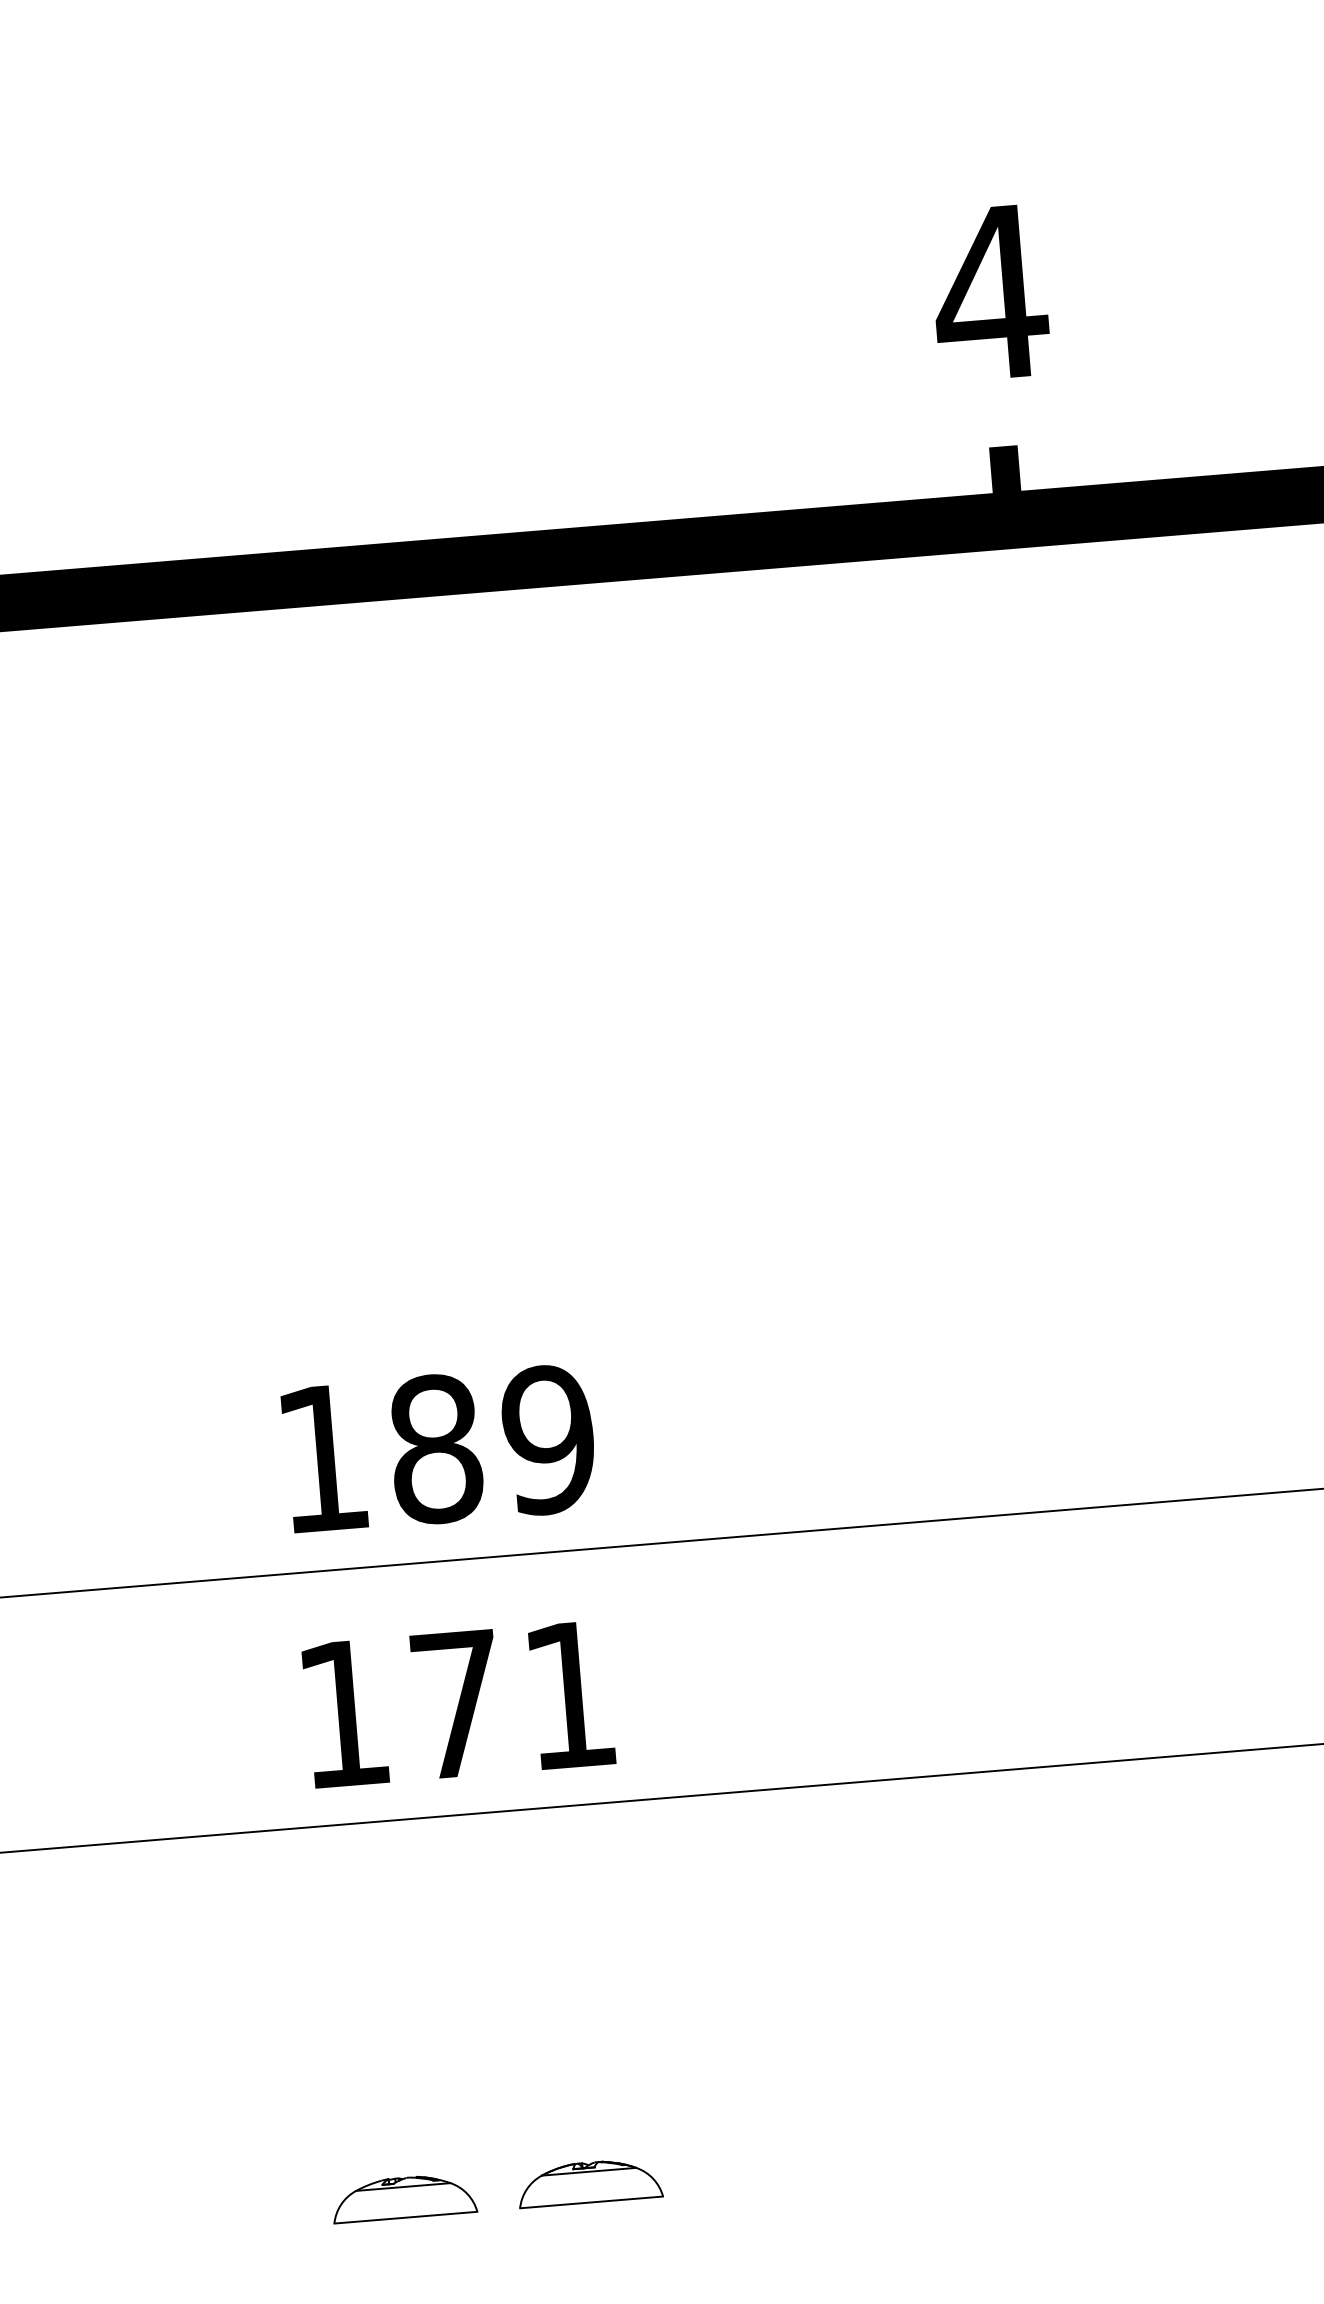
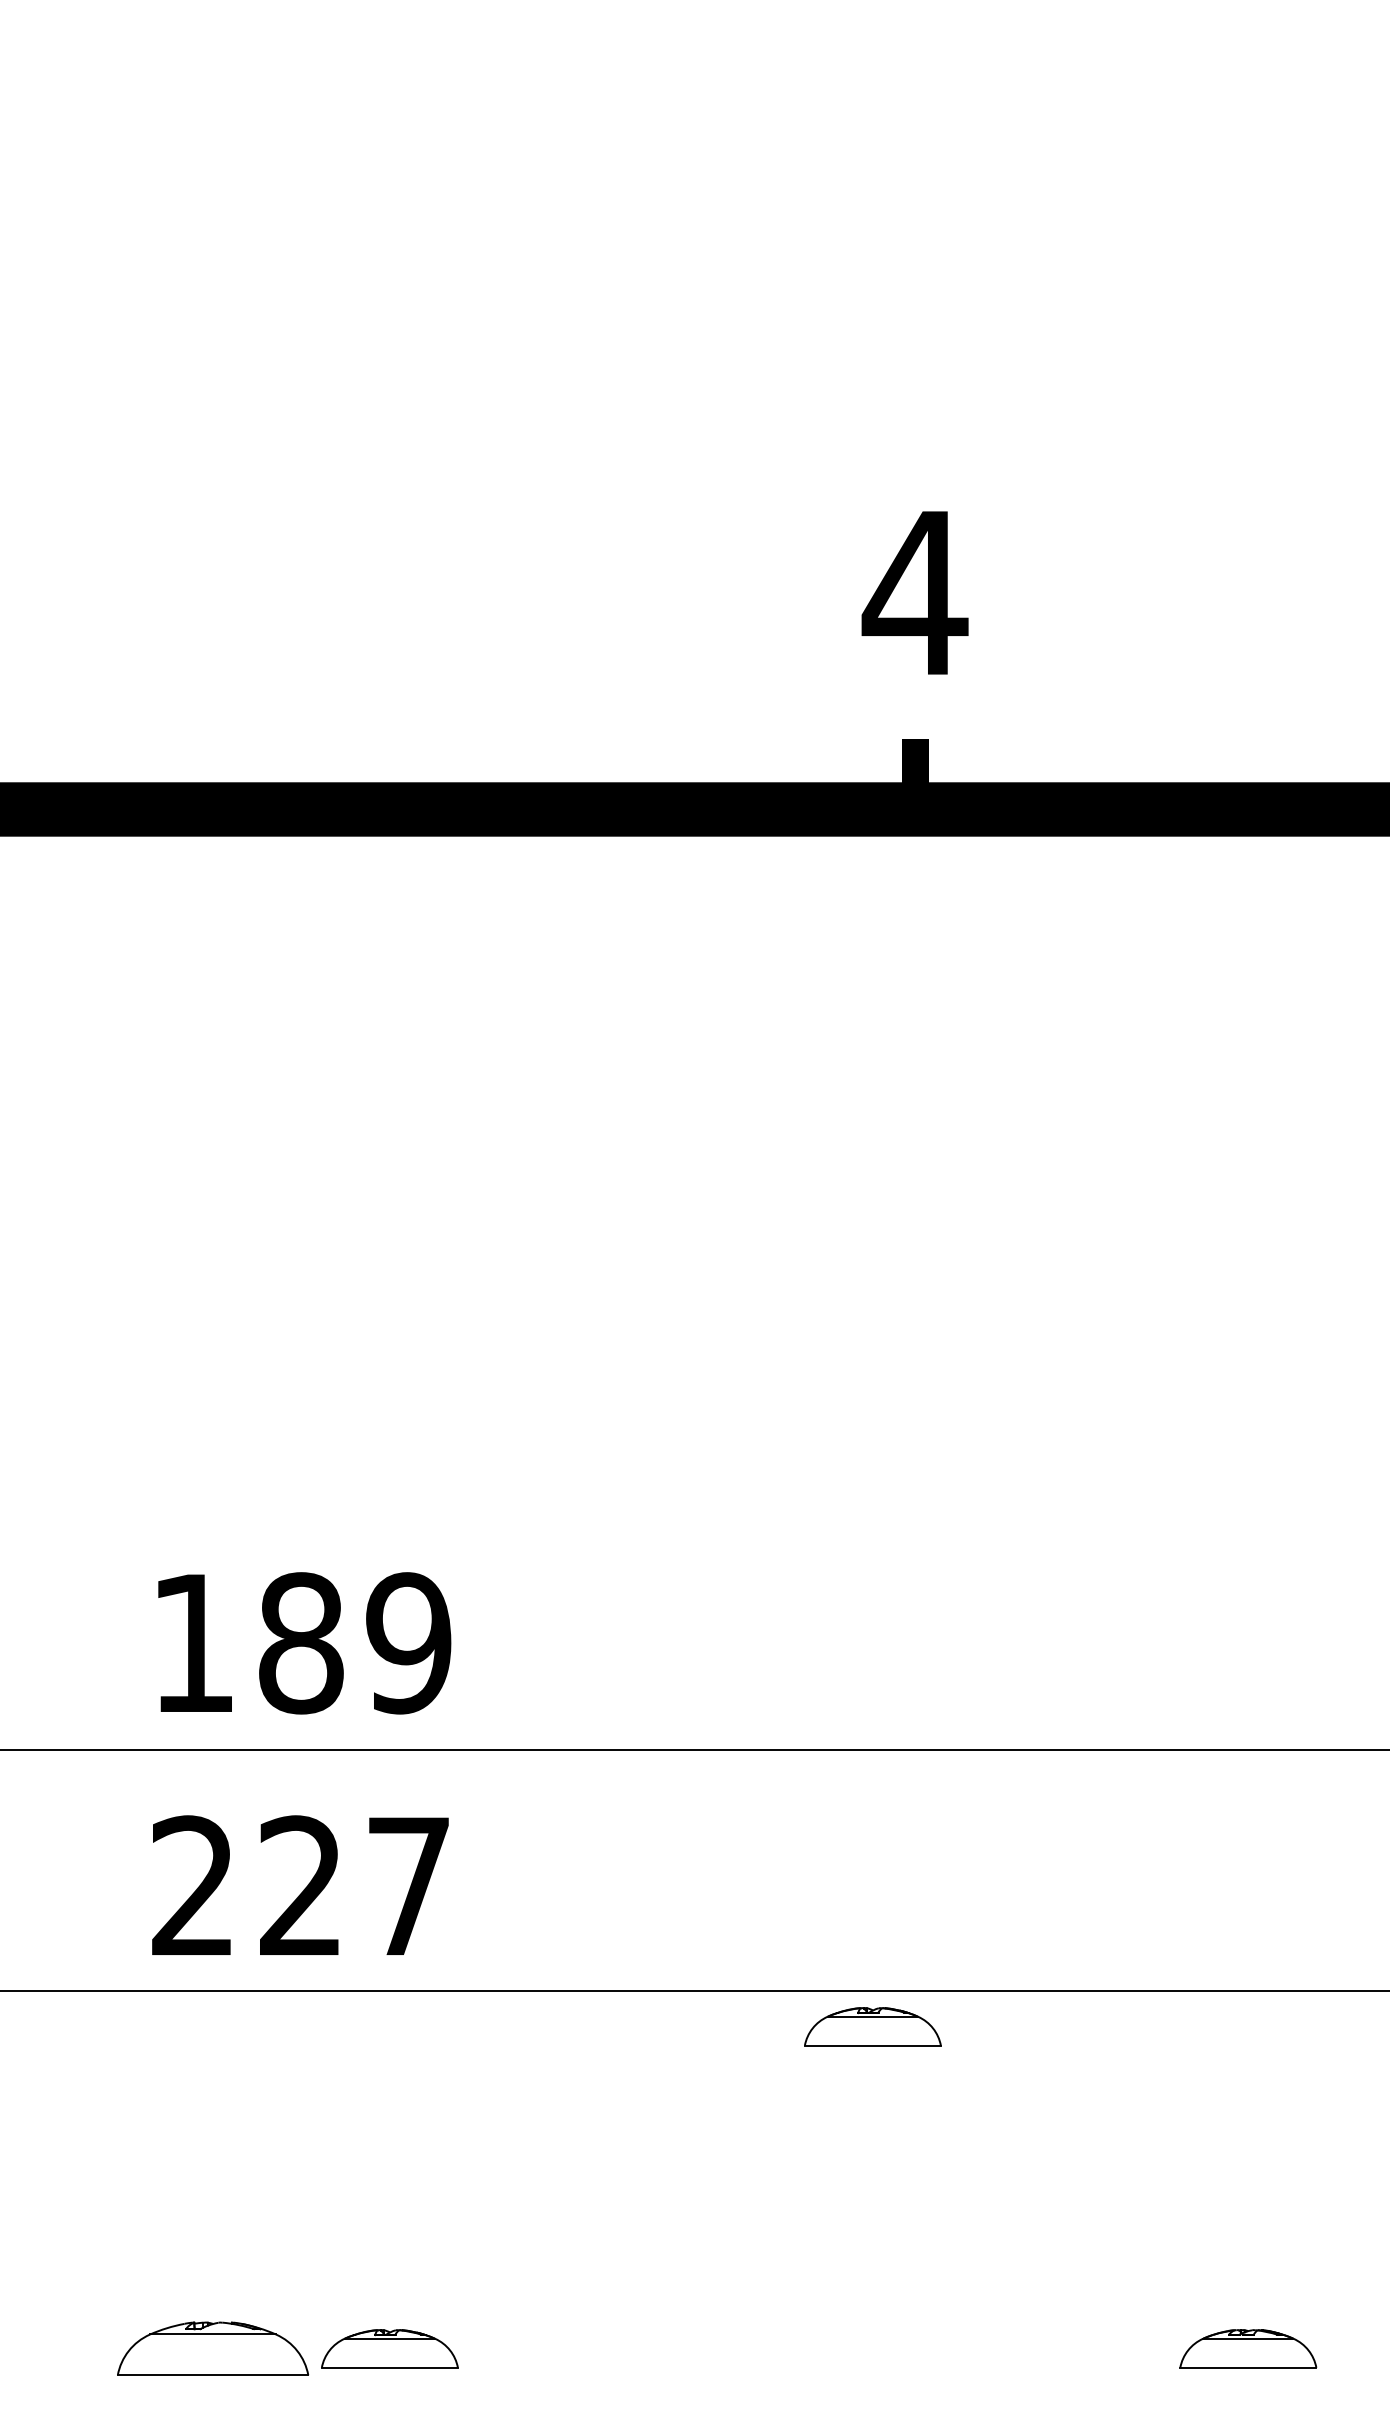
text: (455, 1702) -> (300, 1884), 171 -> 227
part: (1068, 1802) -> (872, 2026), added
part: (403, 2197) -> (212, 2348), size x1.4

